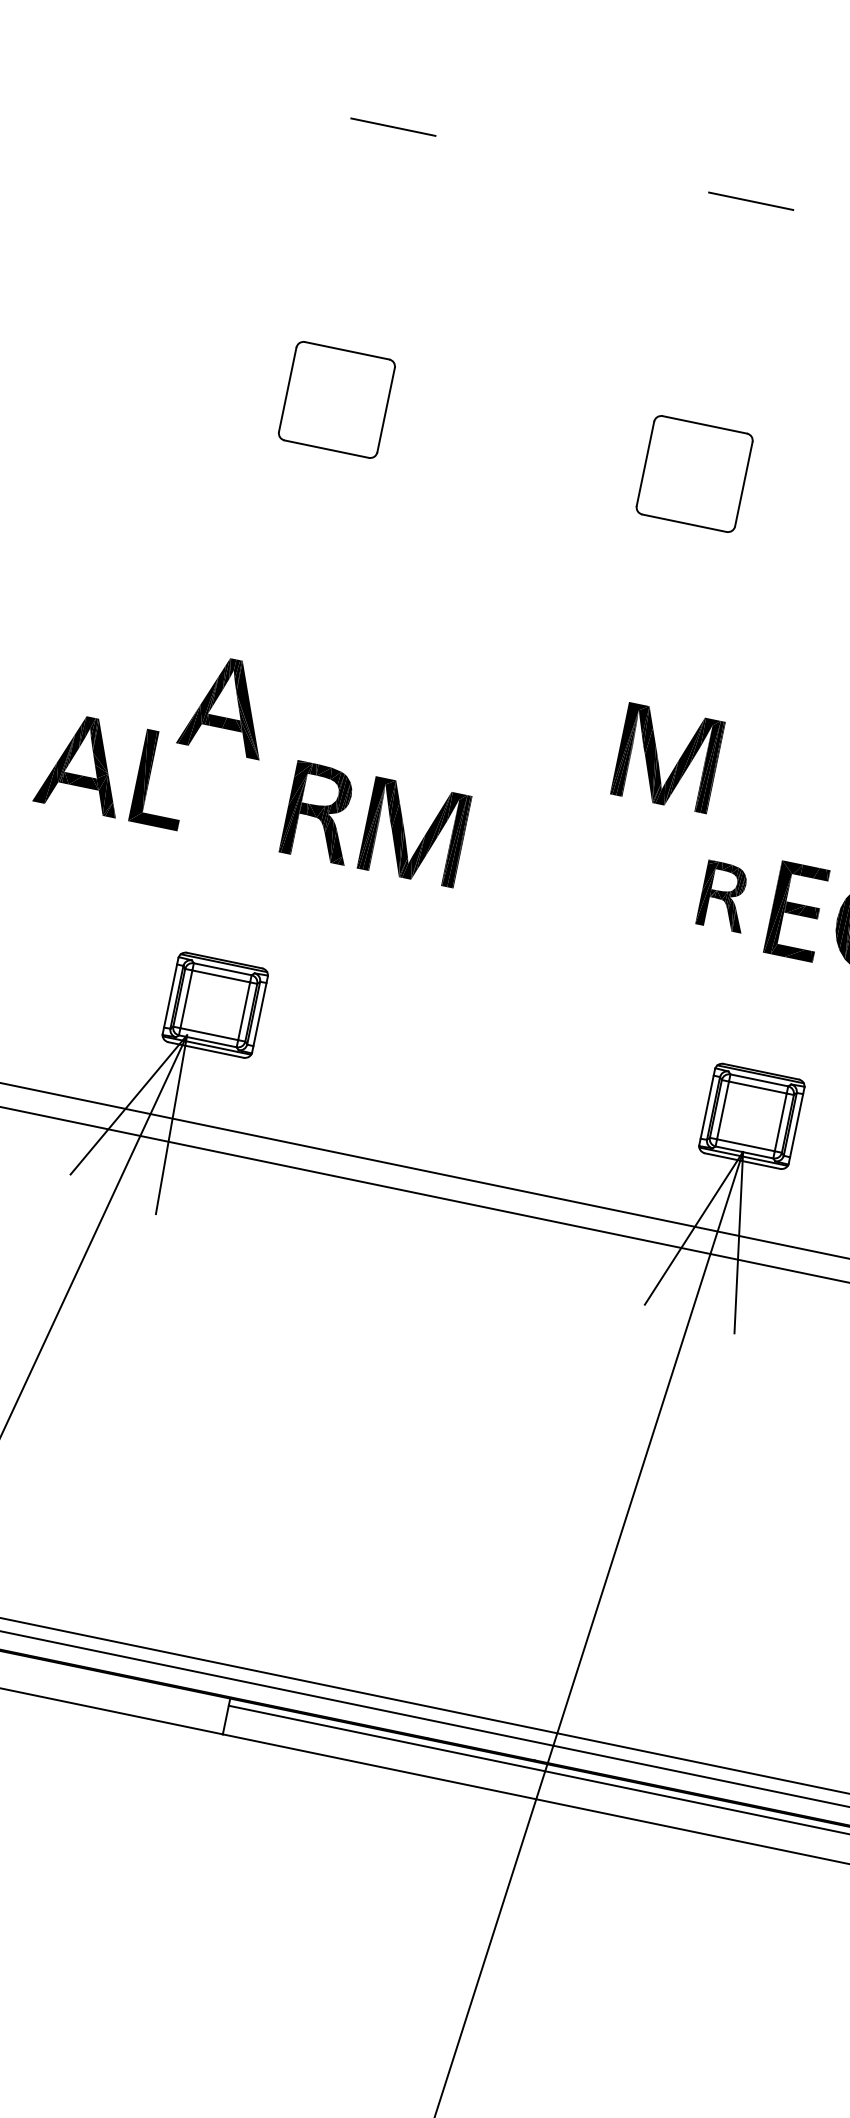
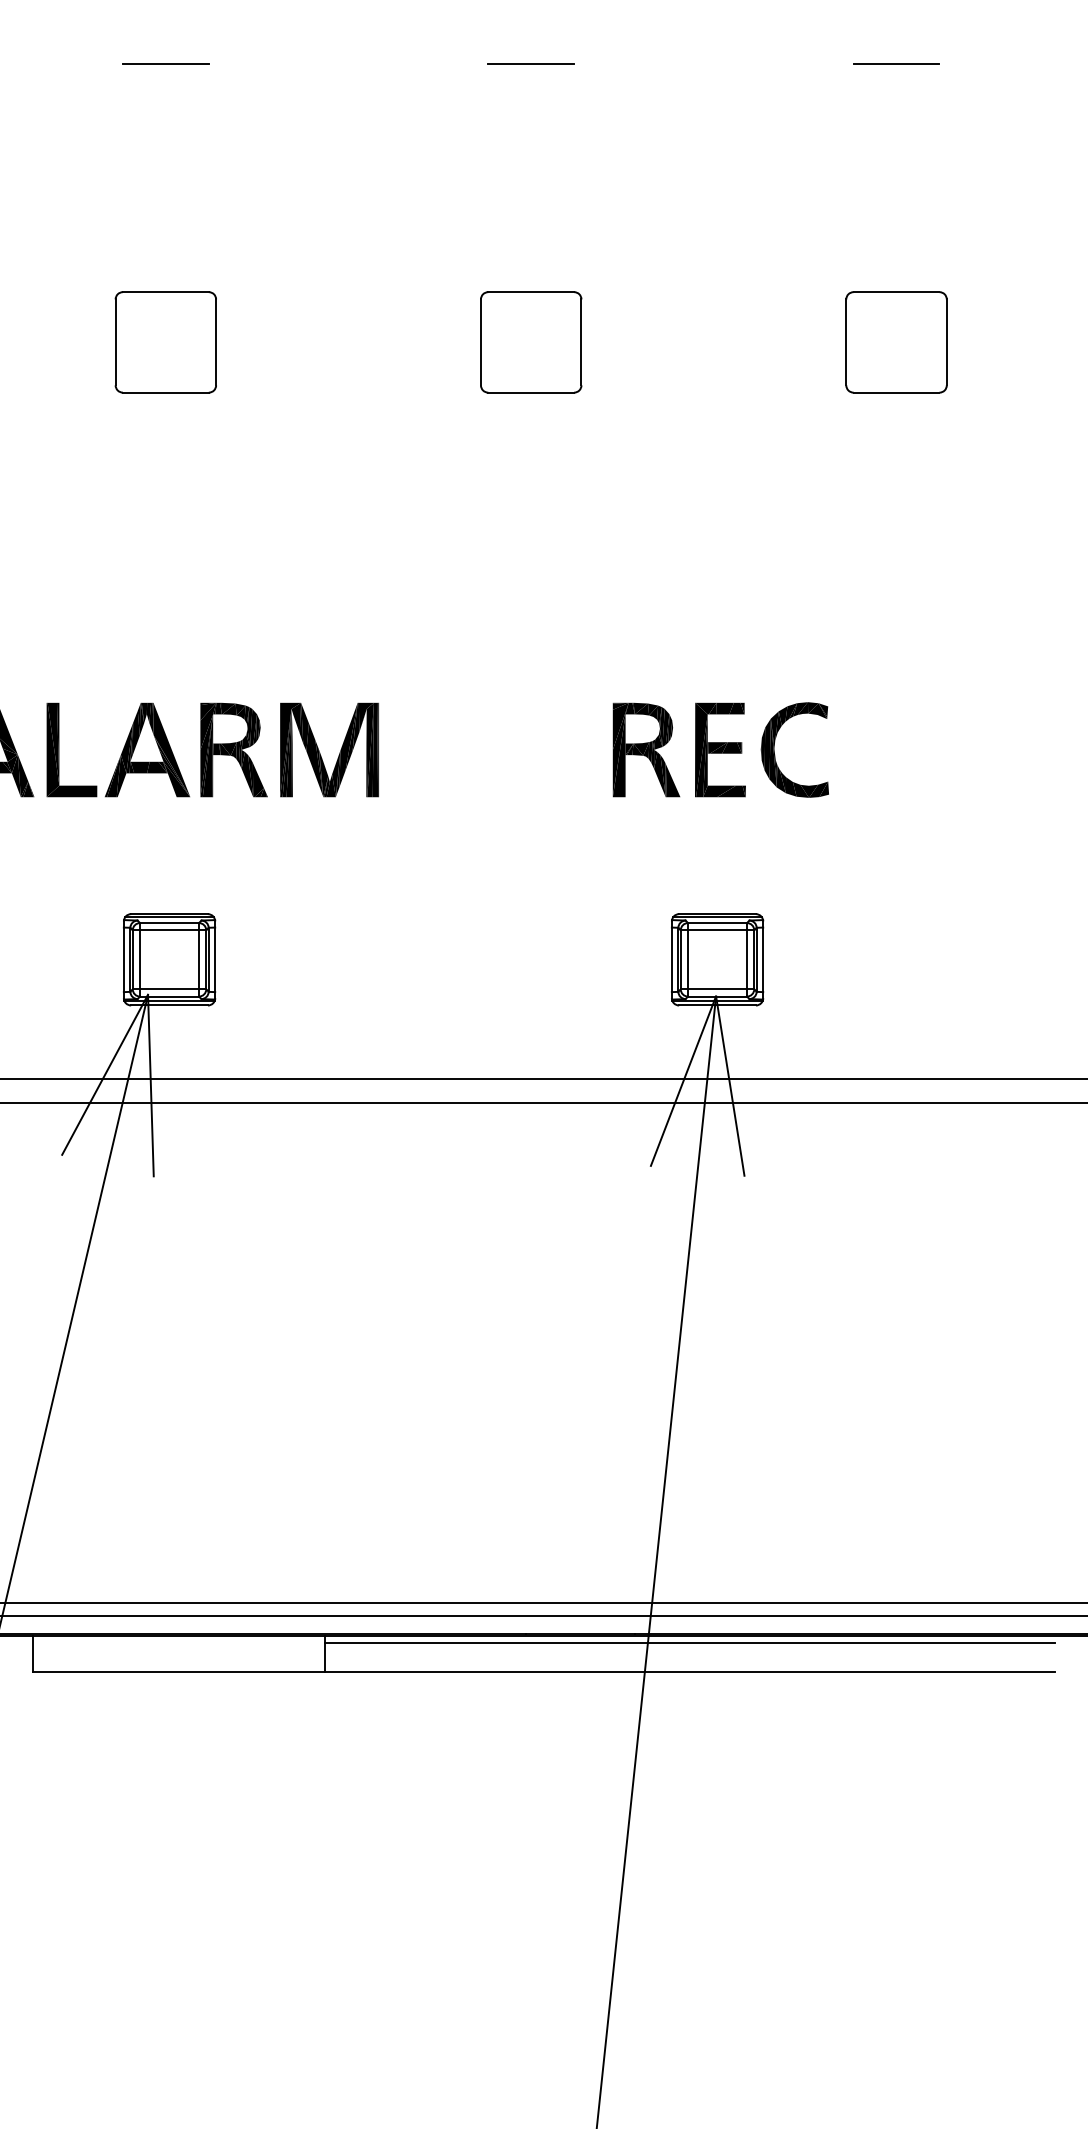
part: (227, 705) -> (147, 749), moved
part: (658, 759) -> (553, 629), removed
part: (725, 896) -> (646, 749), size x1.43

